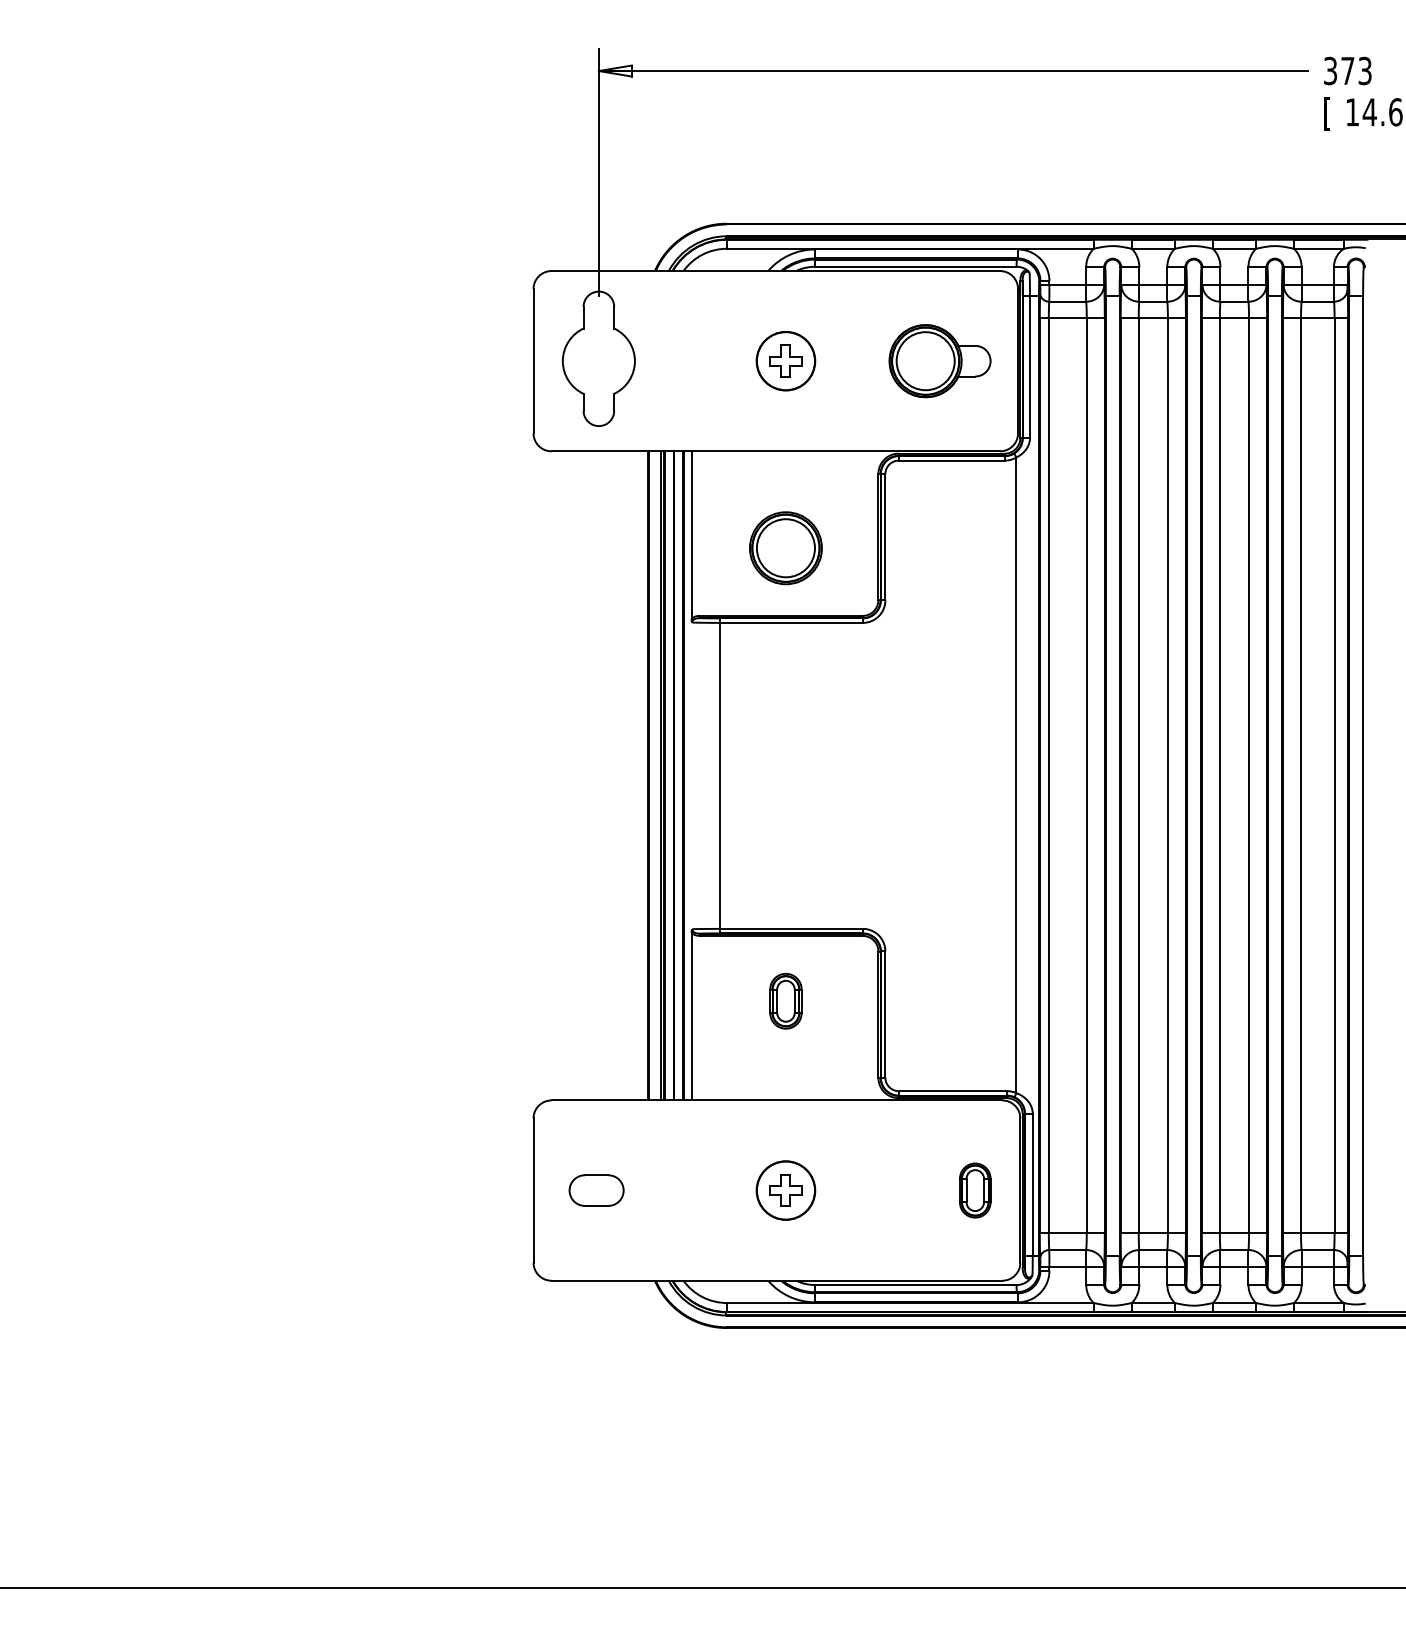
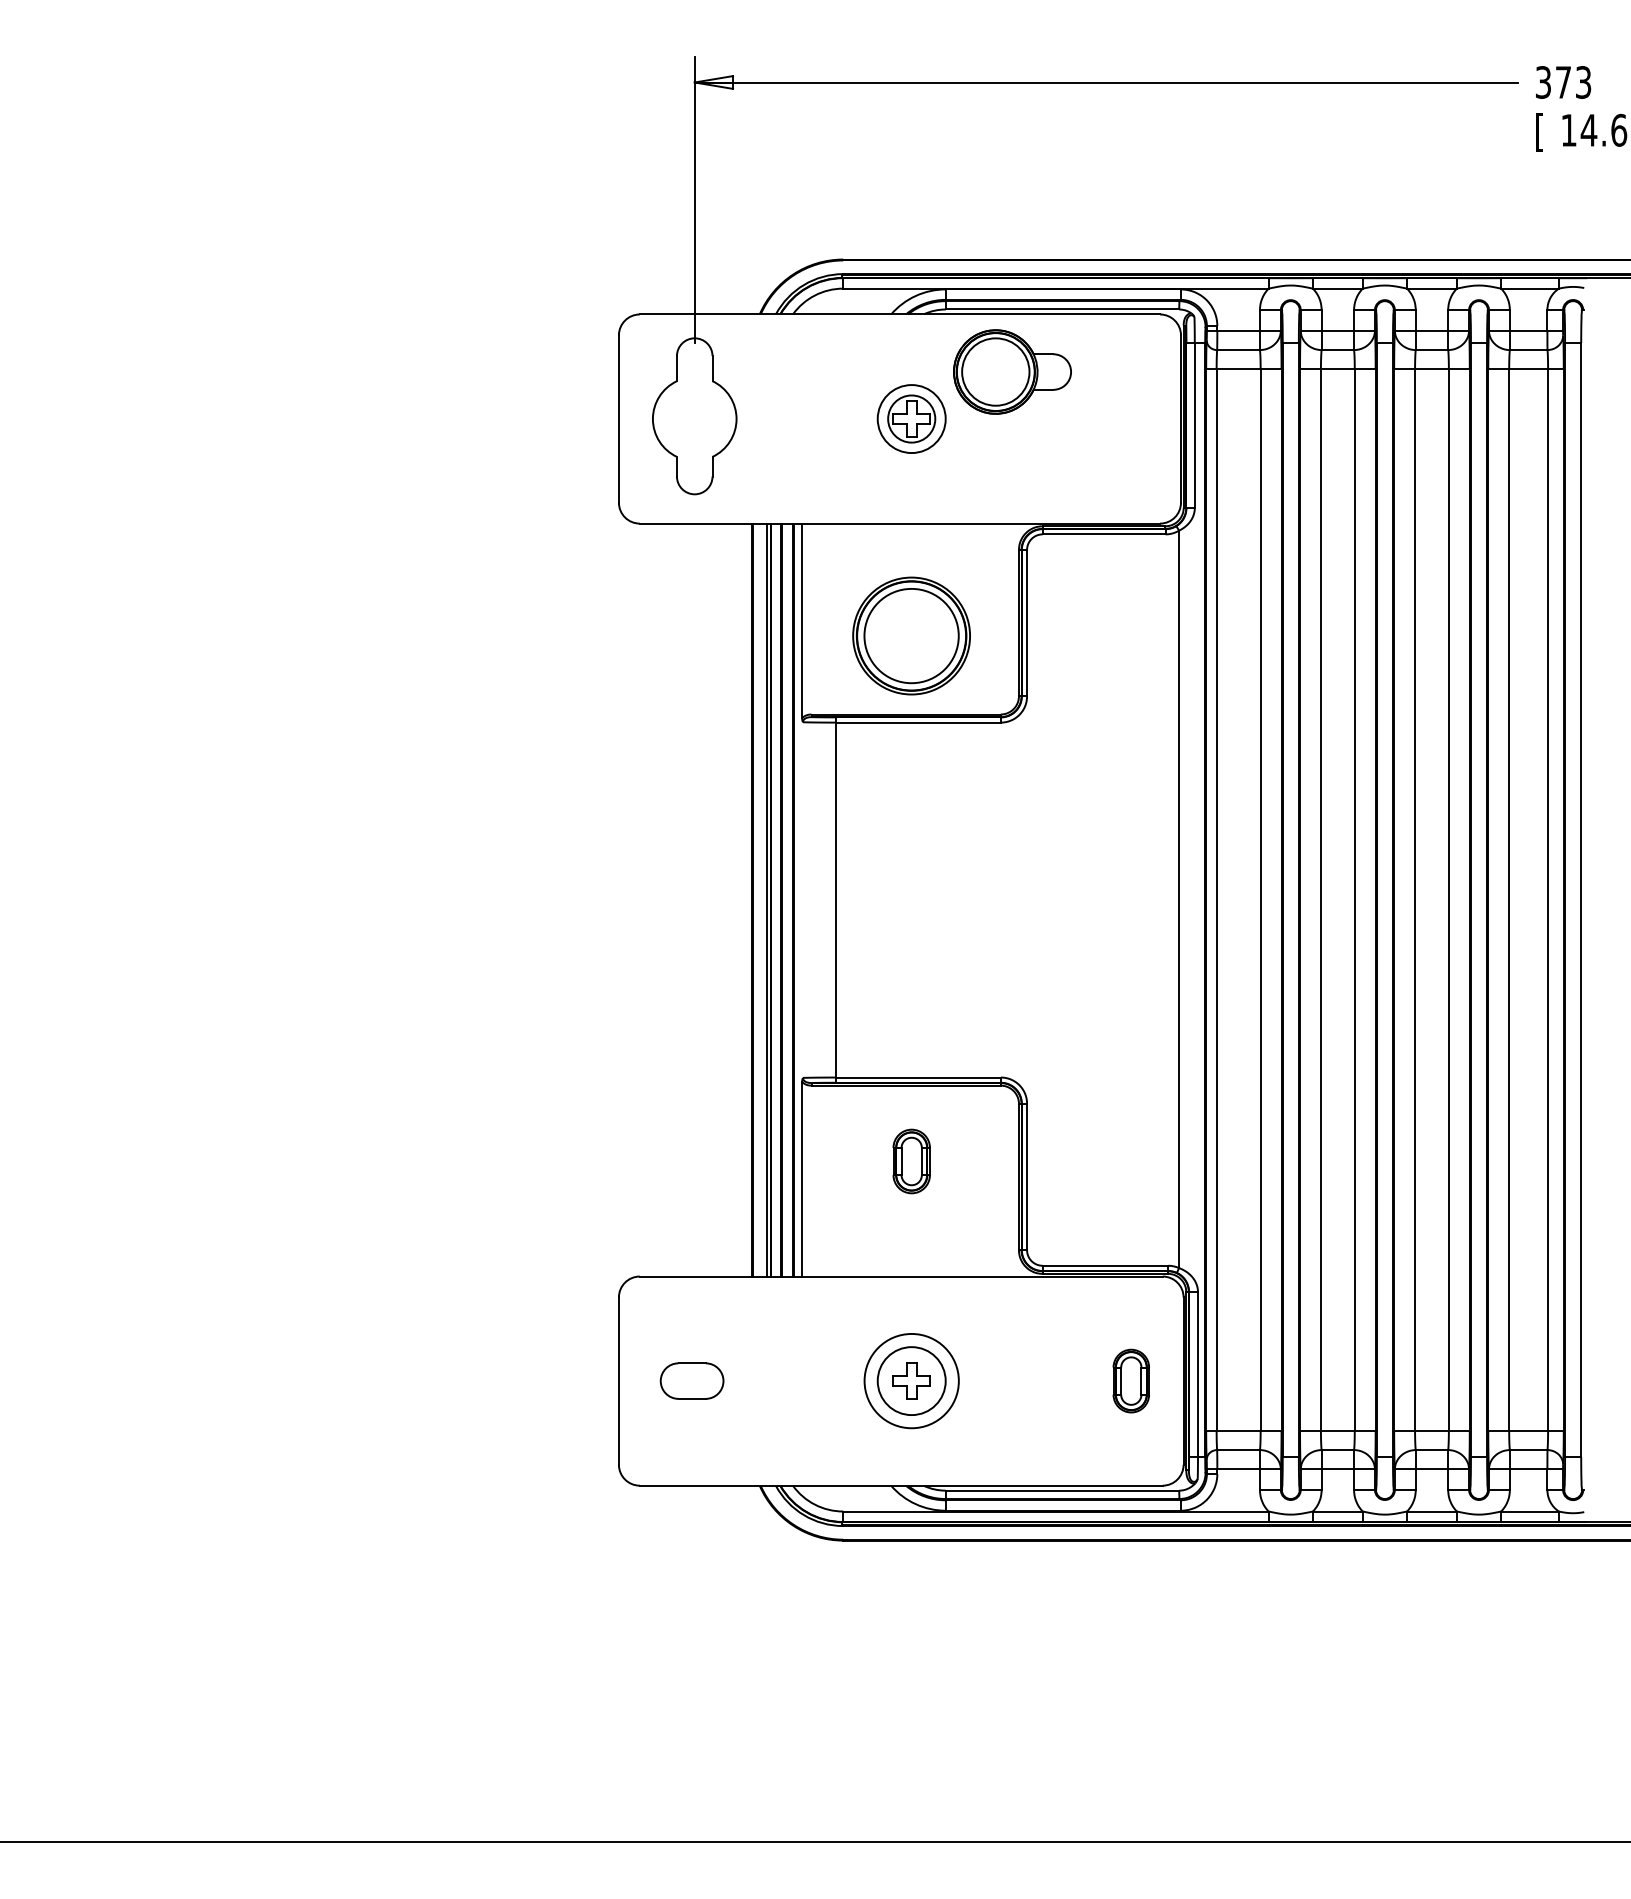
circle: (785, 360) -> (911, 418), size x0.7
part: (940, 360) -> (1012, 371), moved
part: (785, 547) -> (911, 635), size x1.4
circle: (785, 1190) -> (911, 1380), size x1.4

